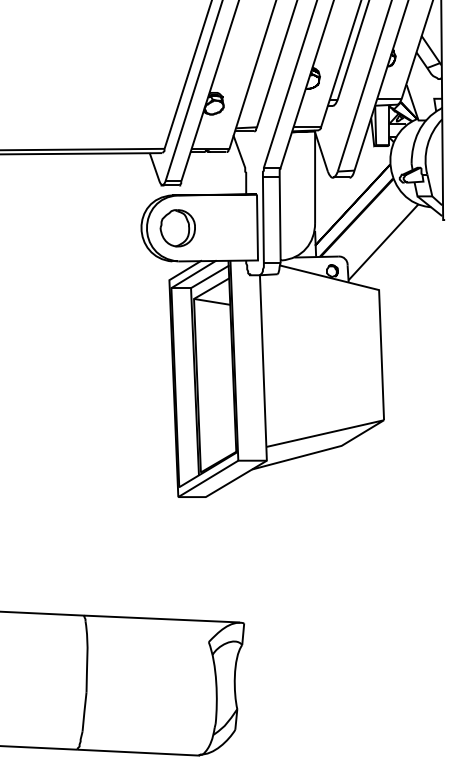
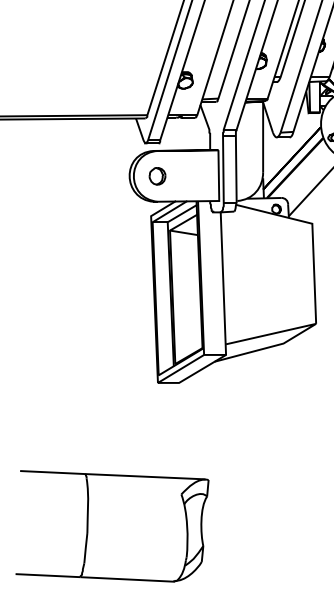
part: (177, 228) -> (157, 176), size x0.6

